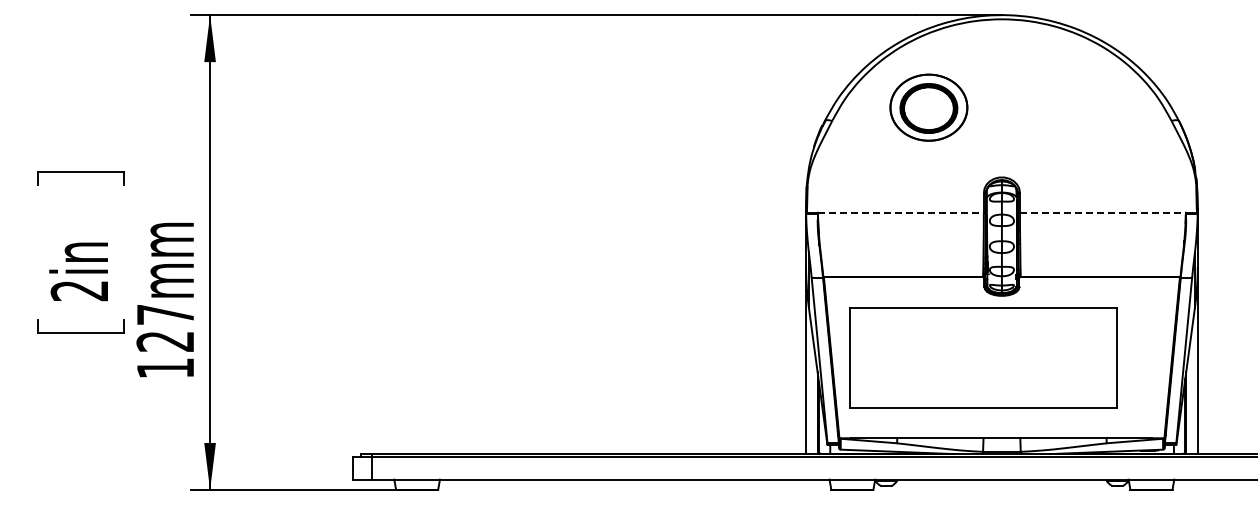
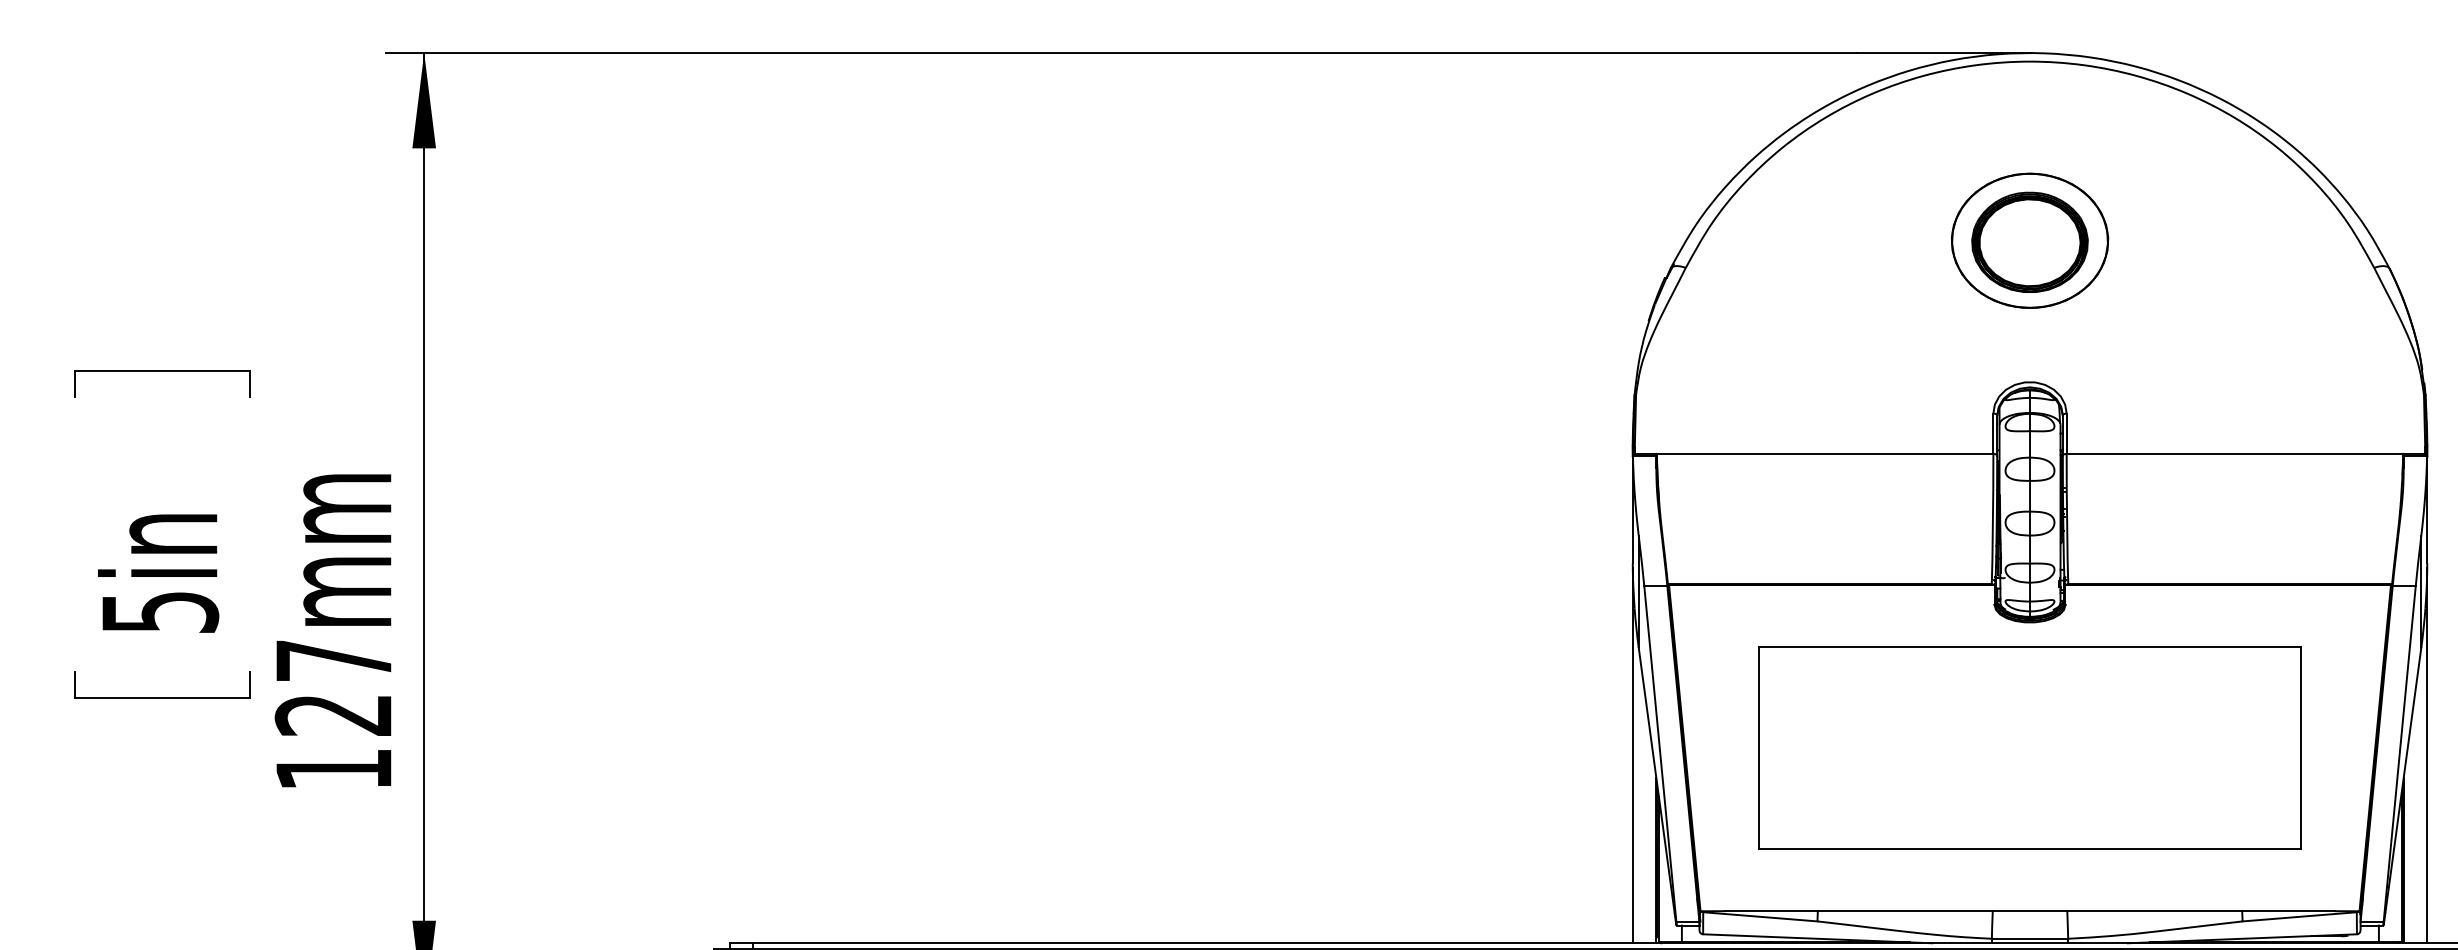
part: (928, 107) -> (2029, 240), moved
line: (900, 212) -> (1824, 453), dashed -> solid
line: (1102, 212) -> (2233, 453), dashed -> solid
text: (79, 291) -> (159, 613), 2in -> 5in
part: (983, 357) -> (2029, 747), moved

